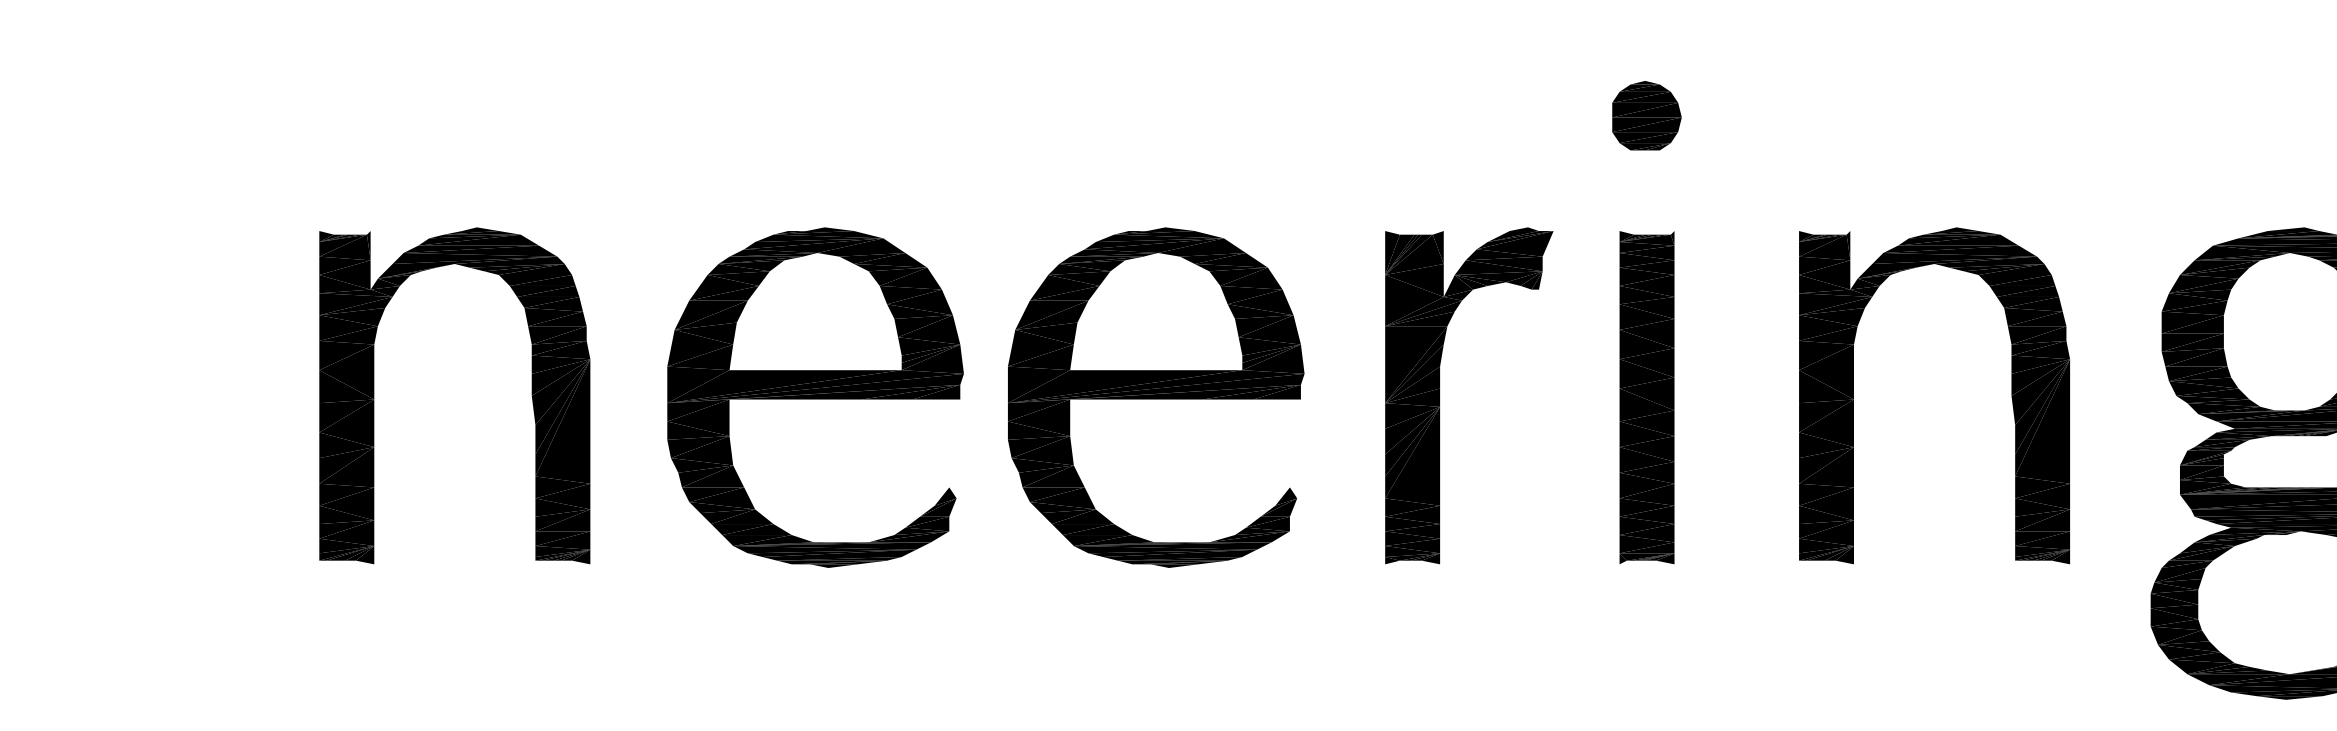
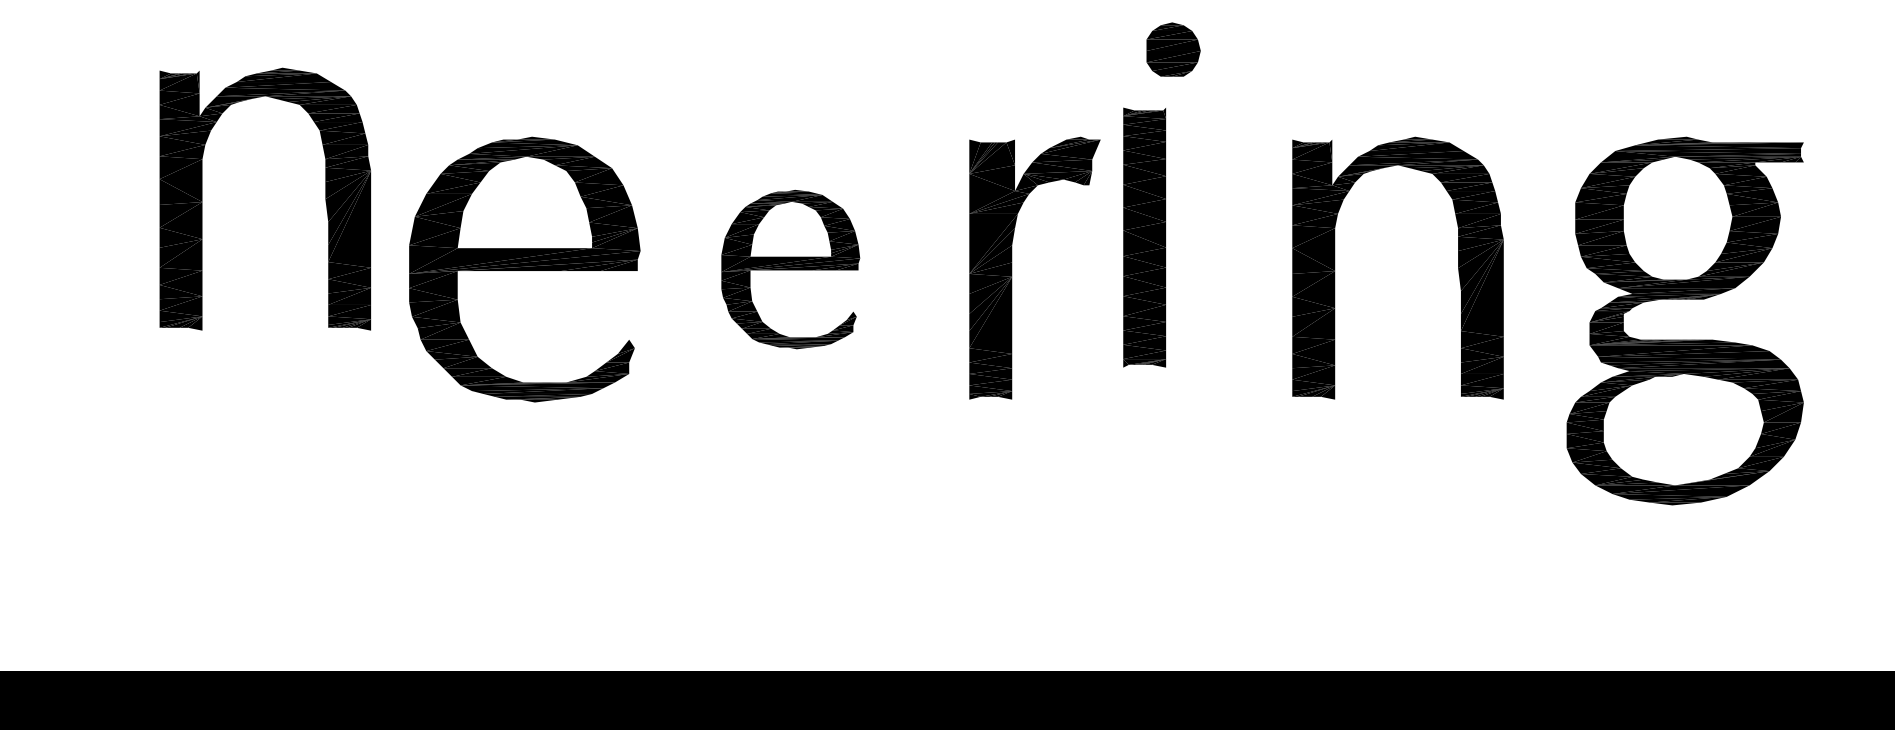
part: (531, 394) -> (325, 198), moved
part: (1156, 397) -> (790, 269), size x0.6
part: (1646, 397) -> (1144, 237), moved

